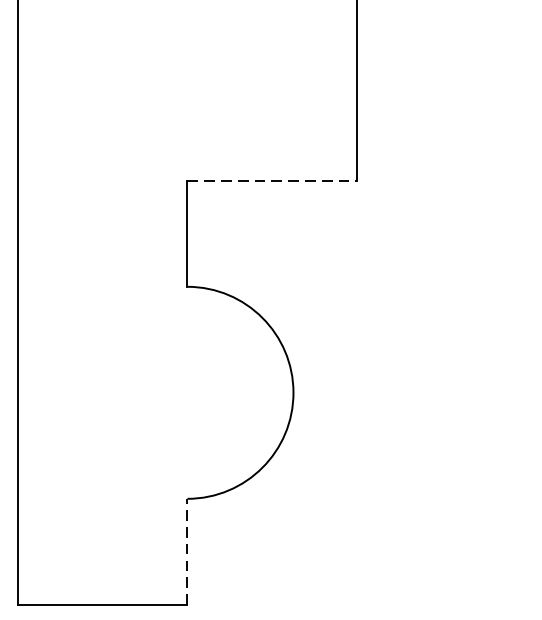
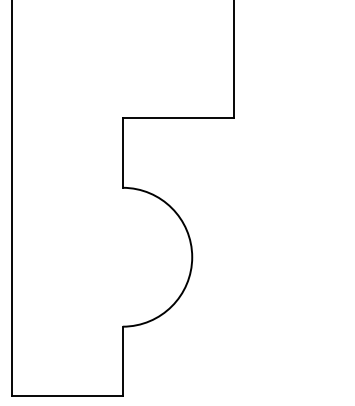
line: (272, 181) -> (178, 118), dashed -> solid
line: (187, 551) -> (122, 361), dashed -> solid

